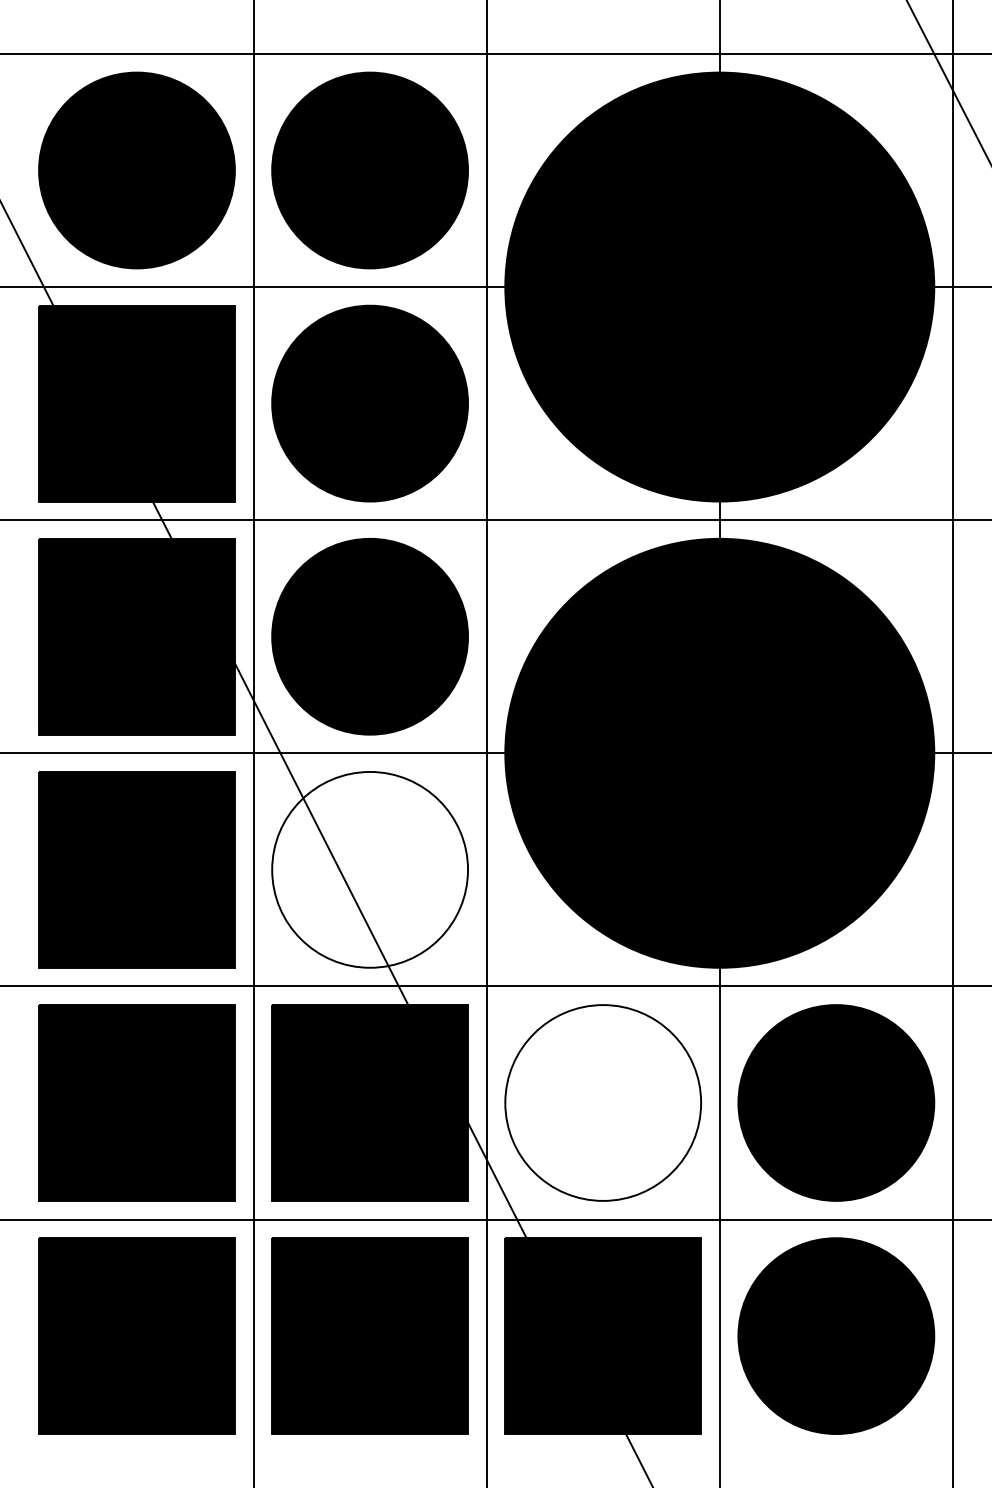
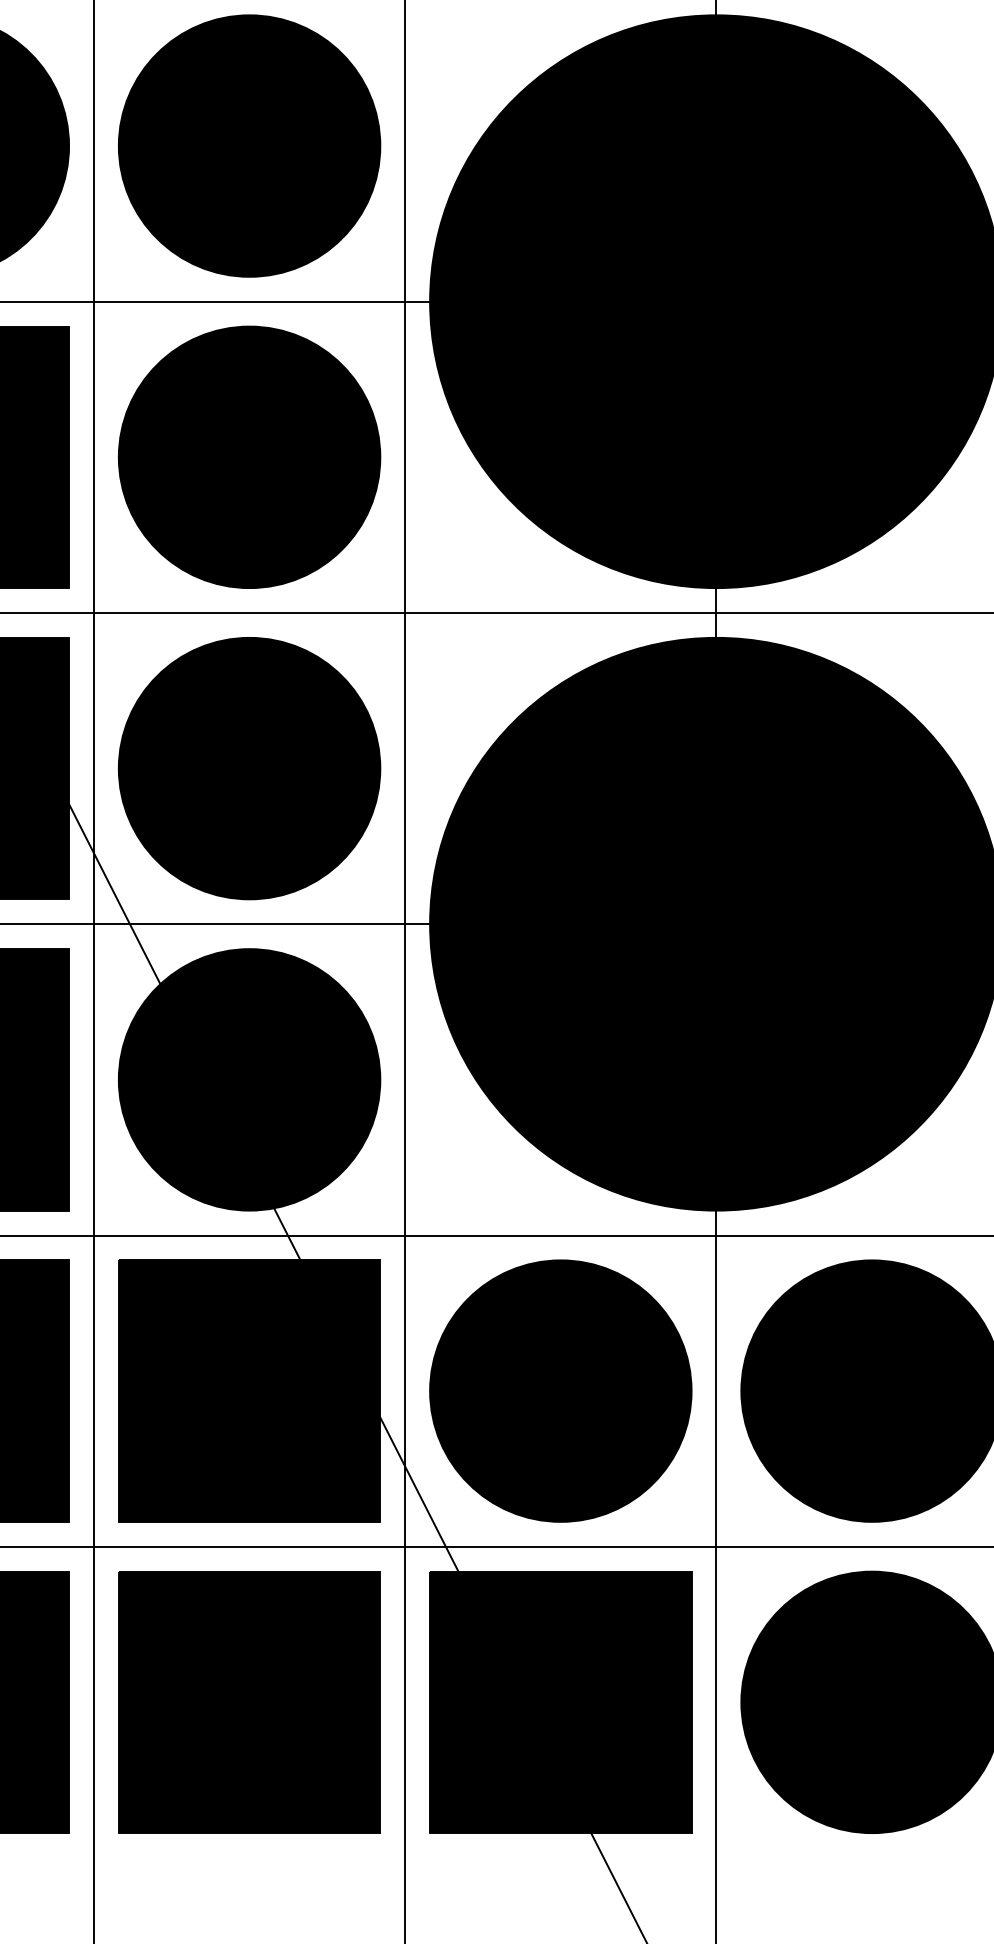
fill: (370, 869) -> (250, 1079), added
fill: (603, 1102) -> (561, 1390), added

